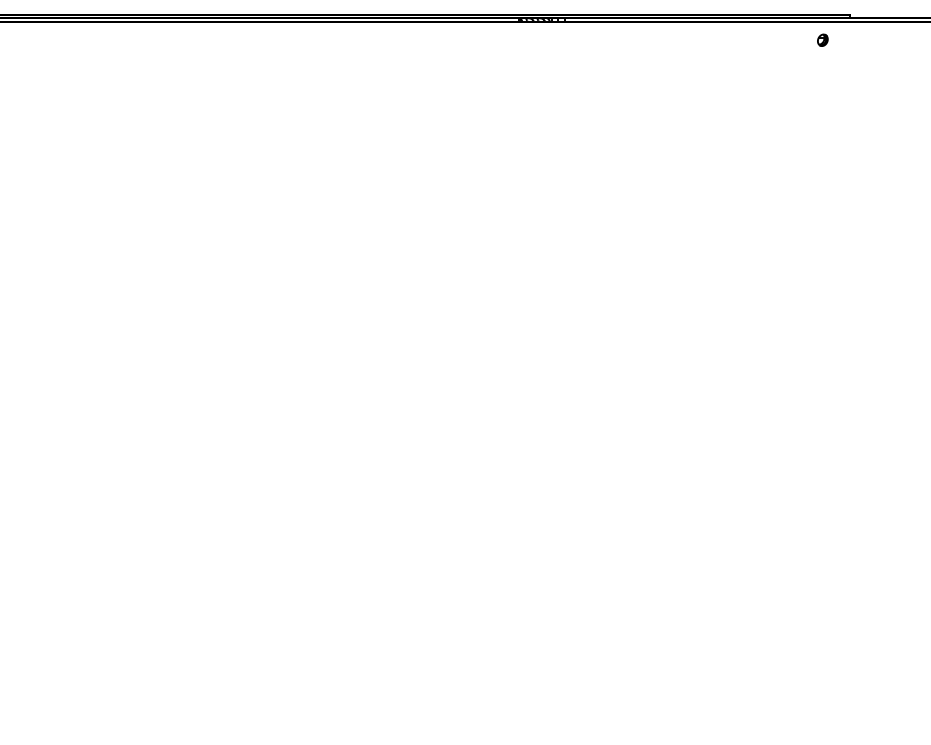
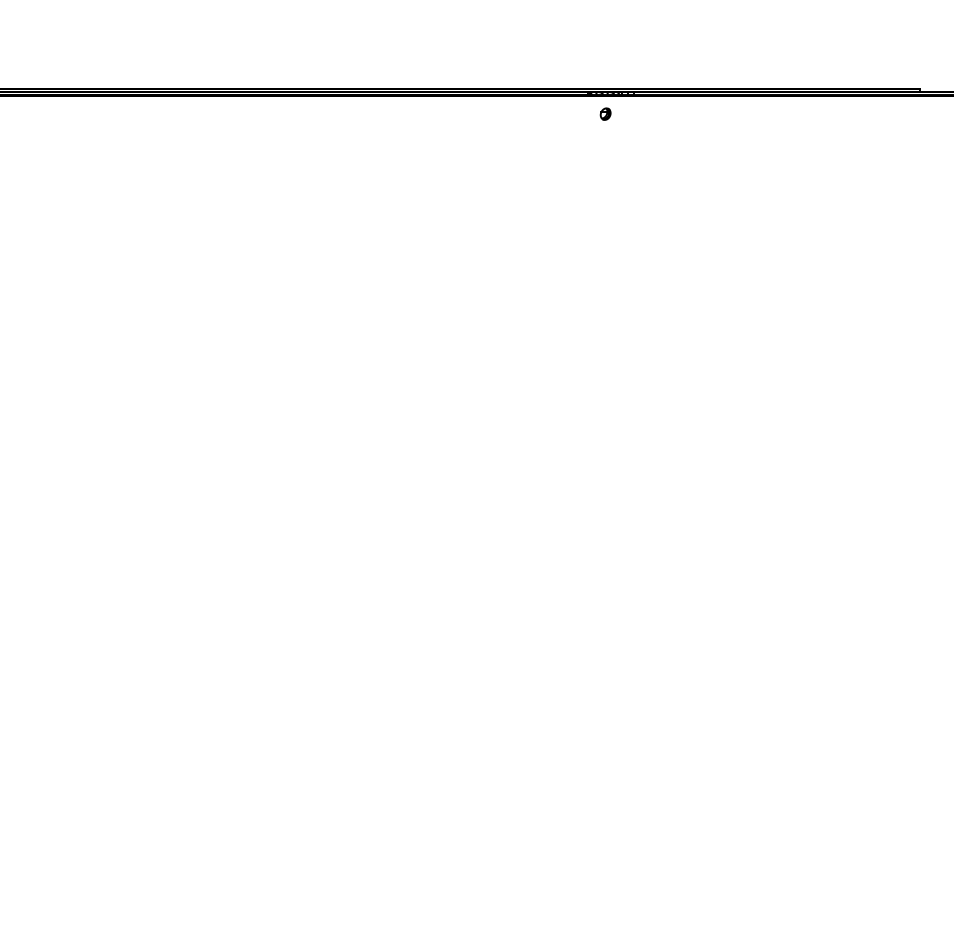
part: (822, 39) -> (605, 113), moved

